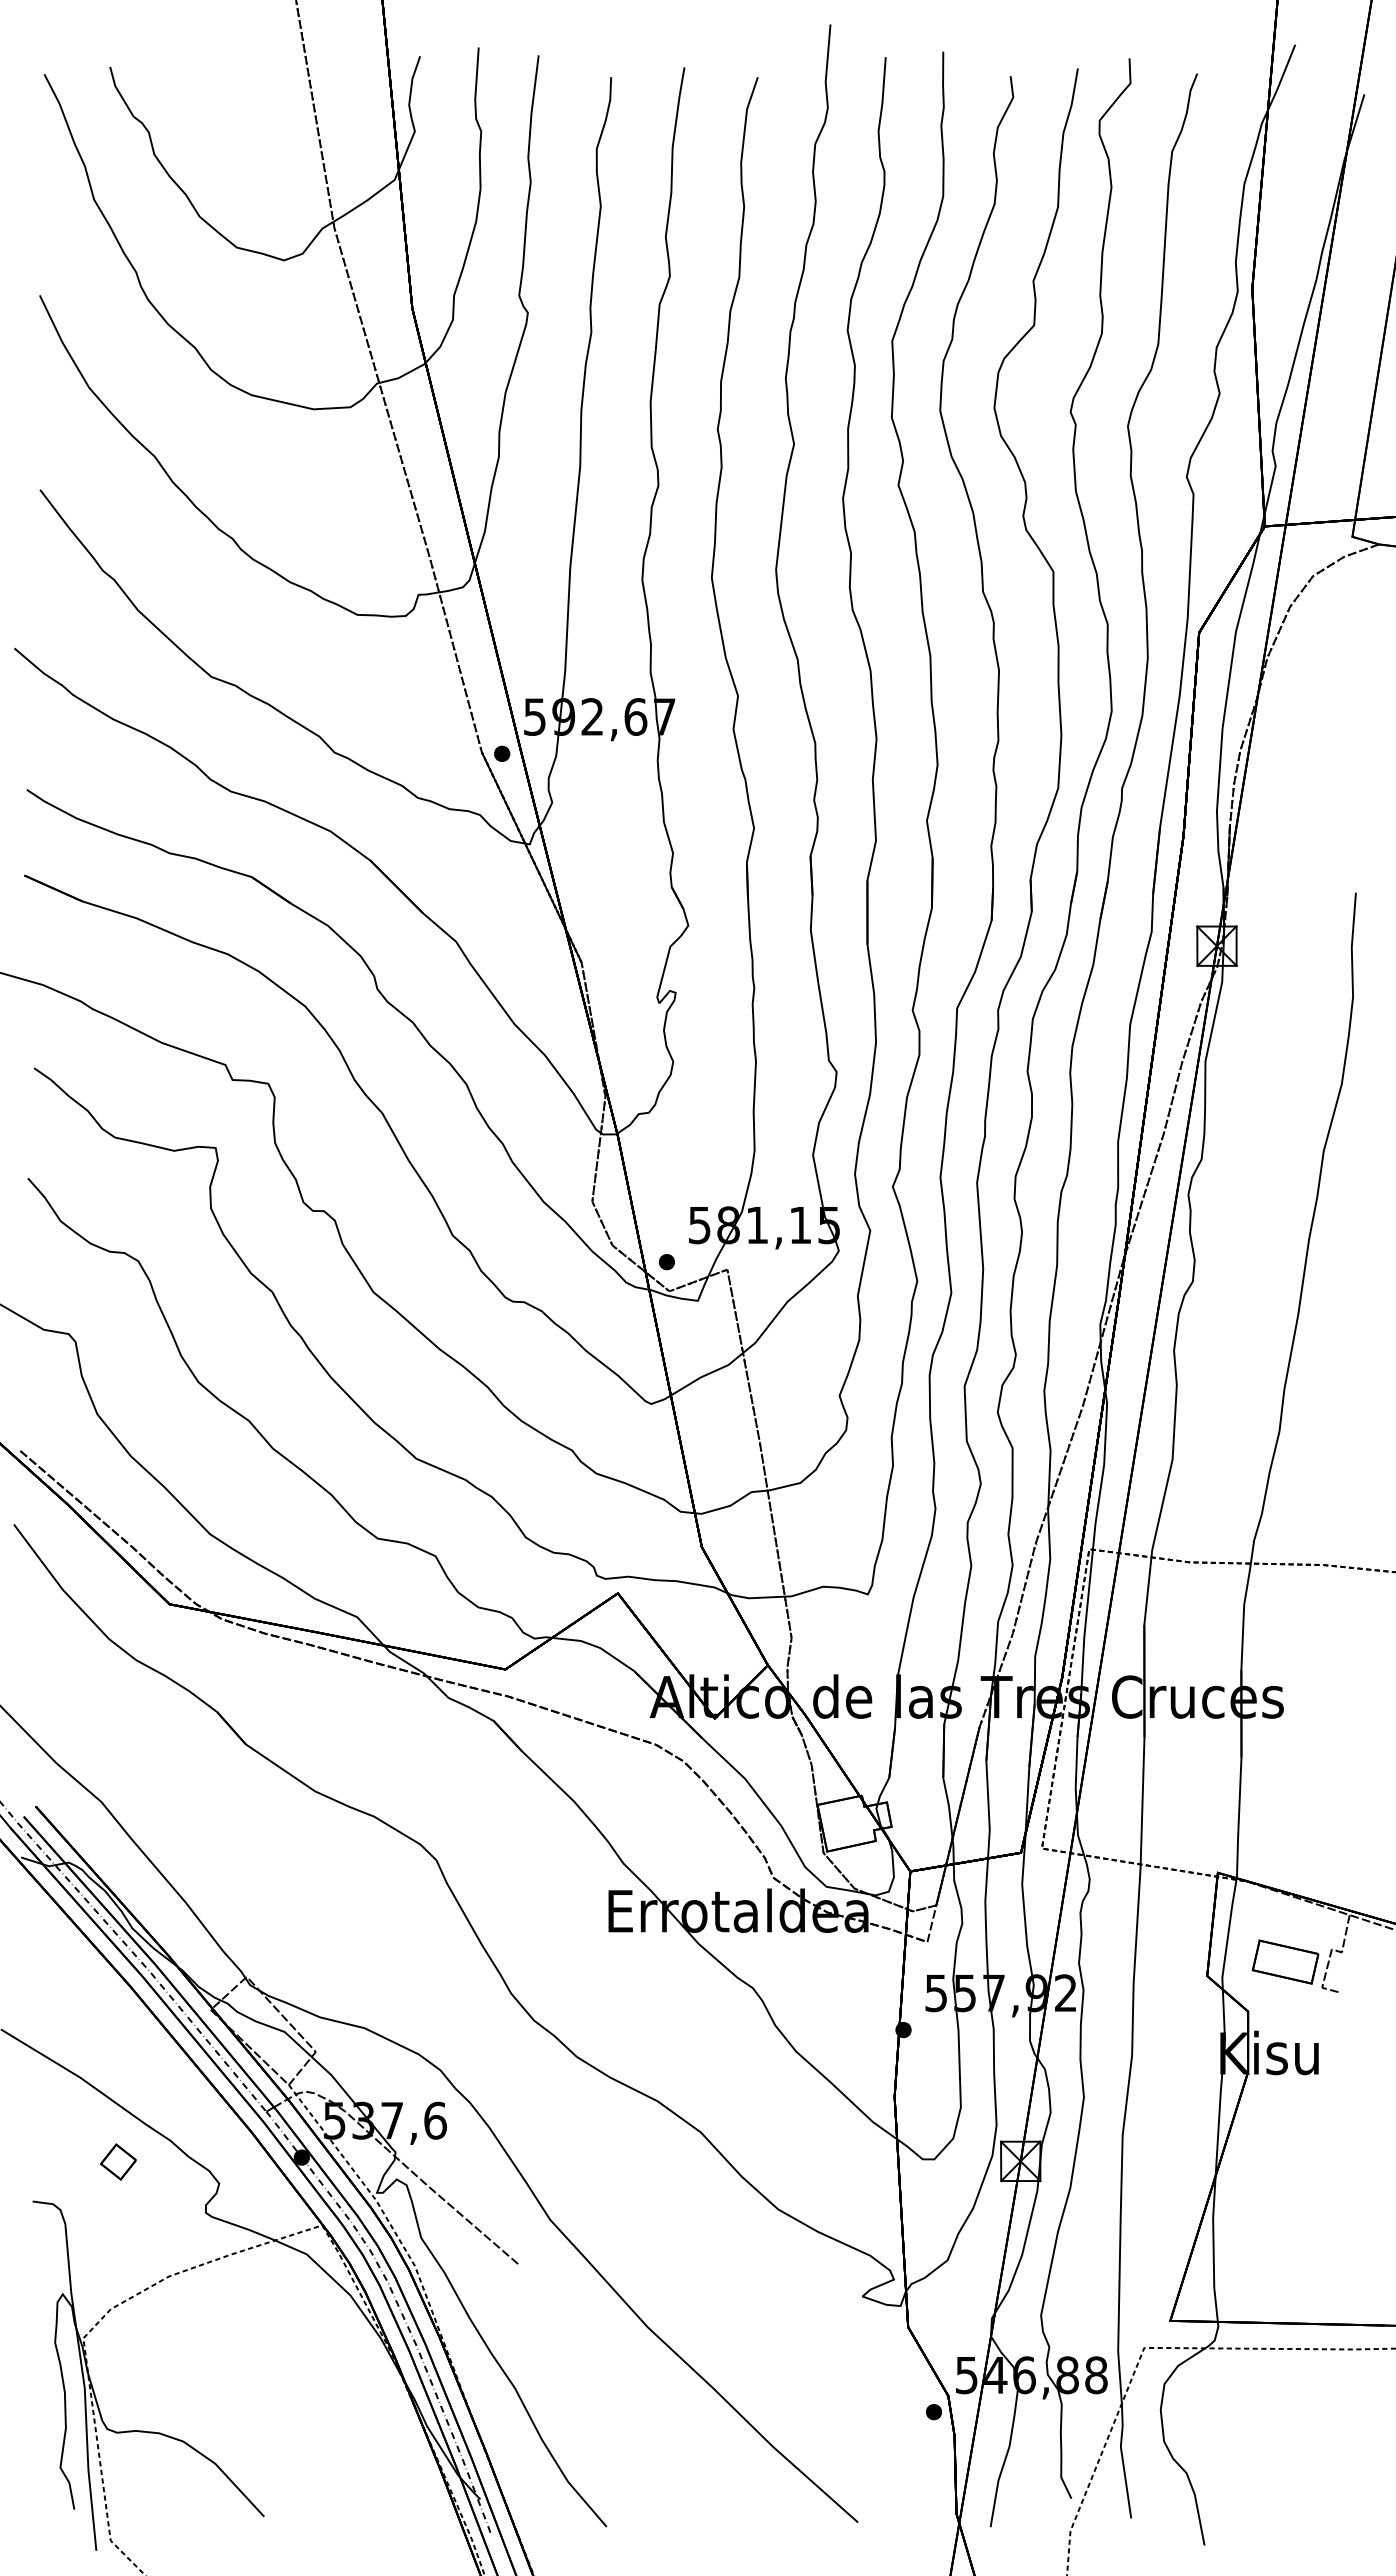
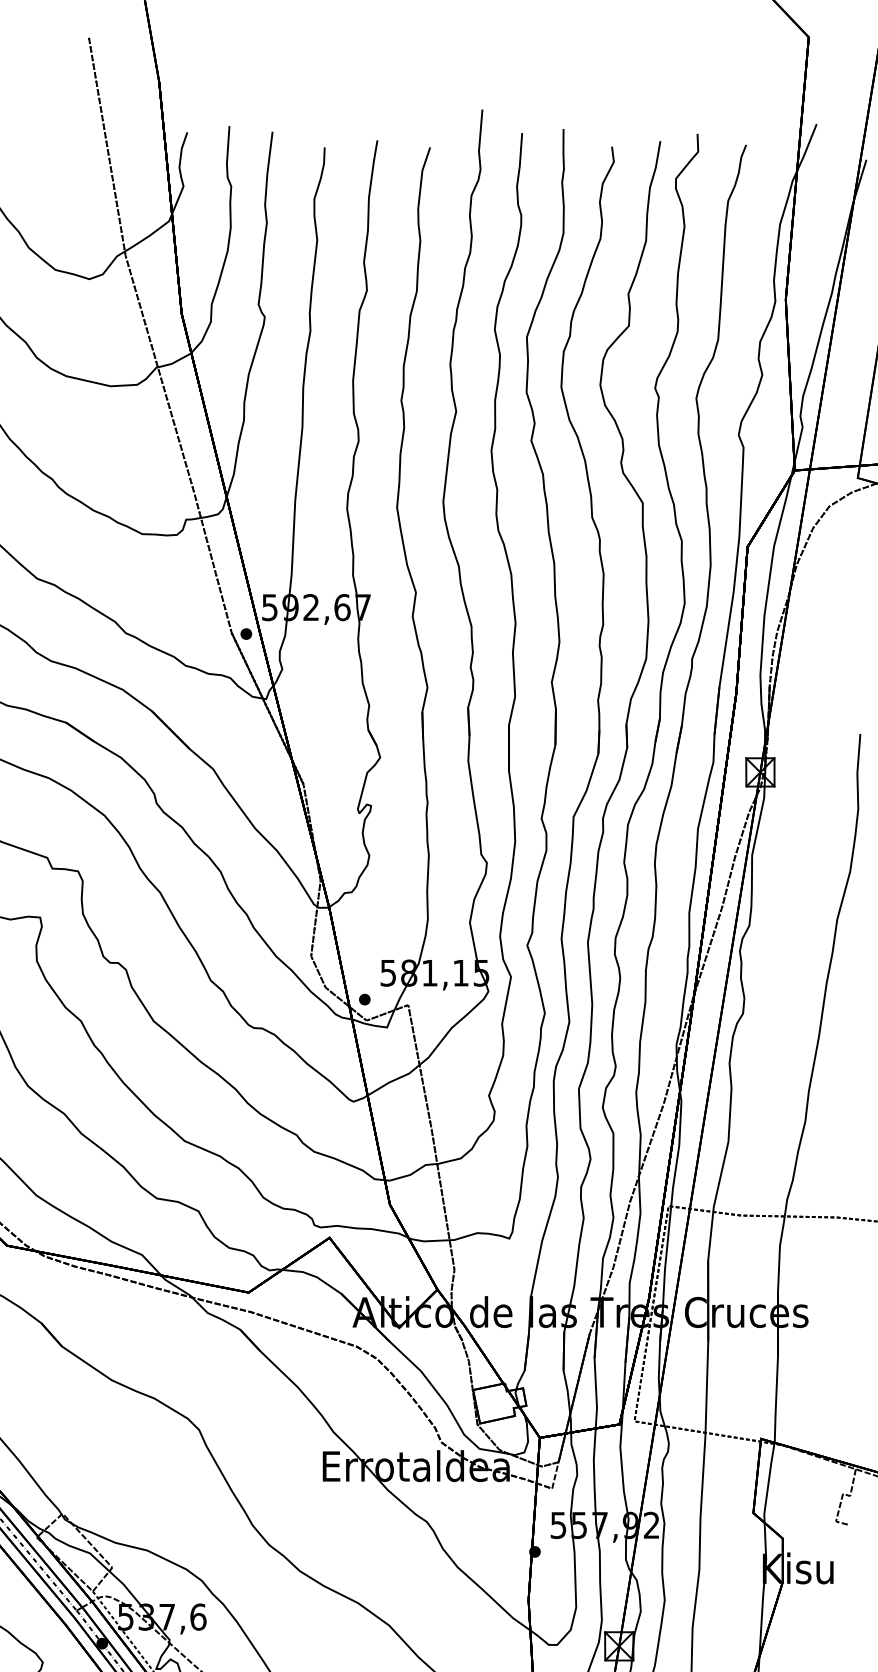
part: (1285, 1961) -> (809, 1502), removed

